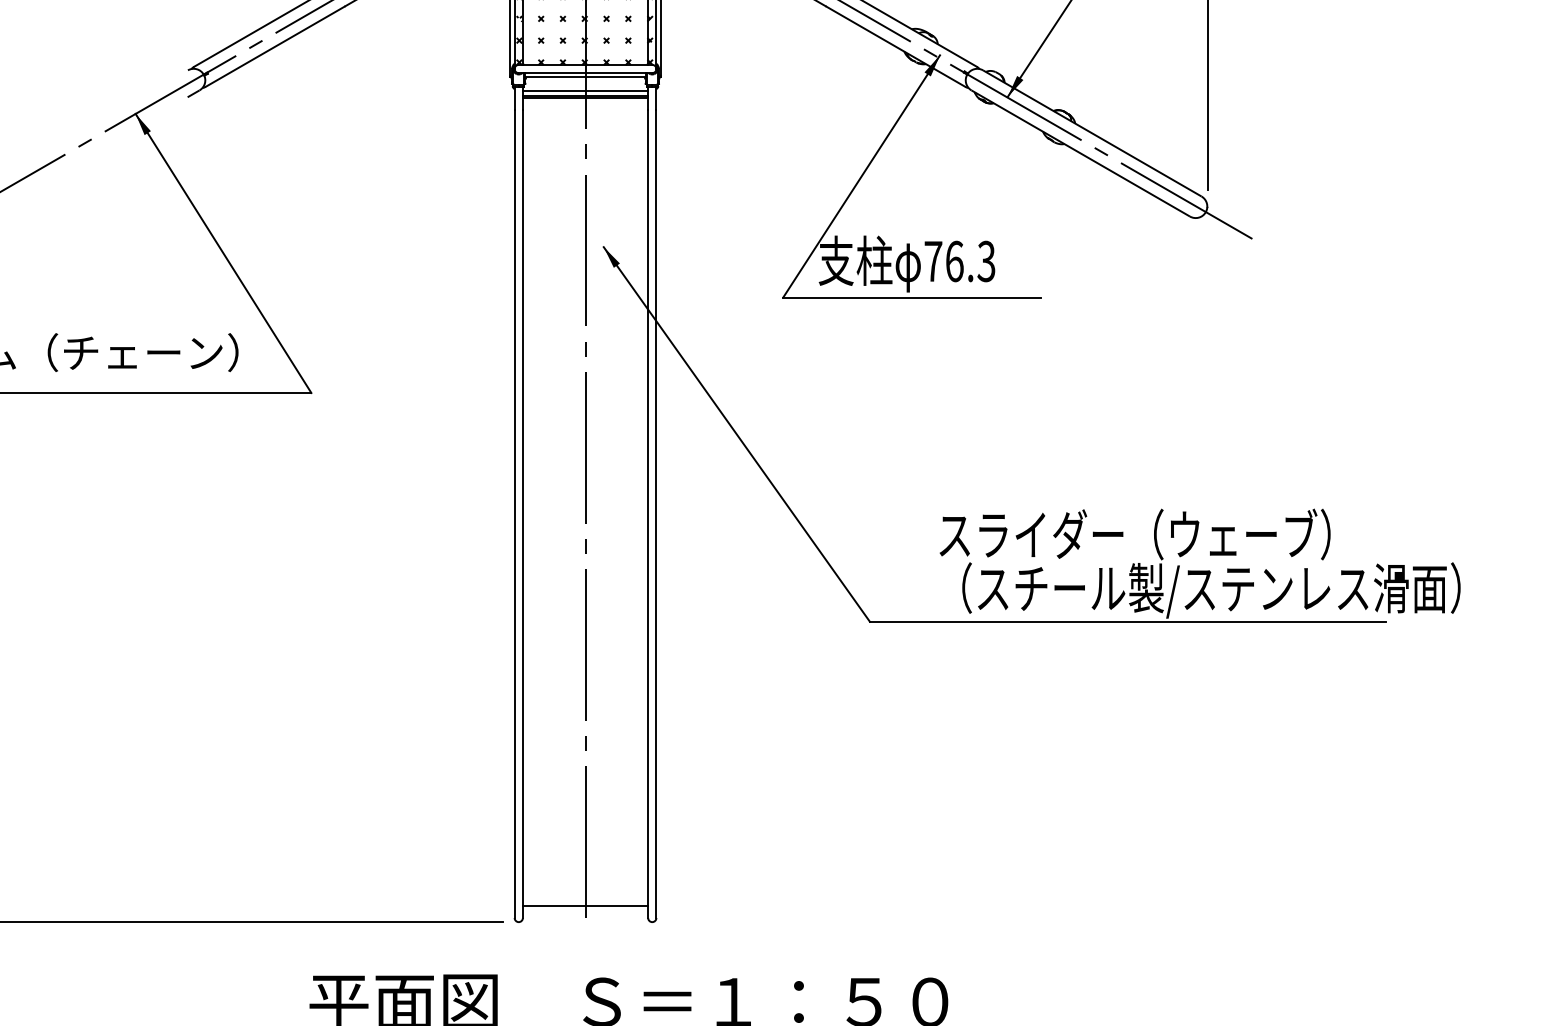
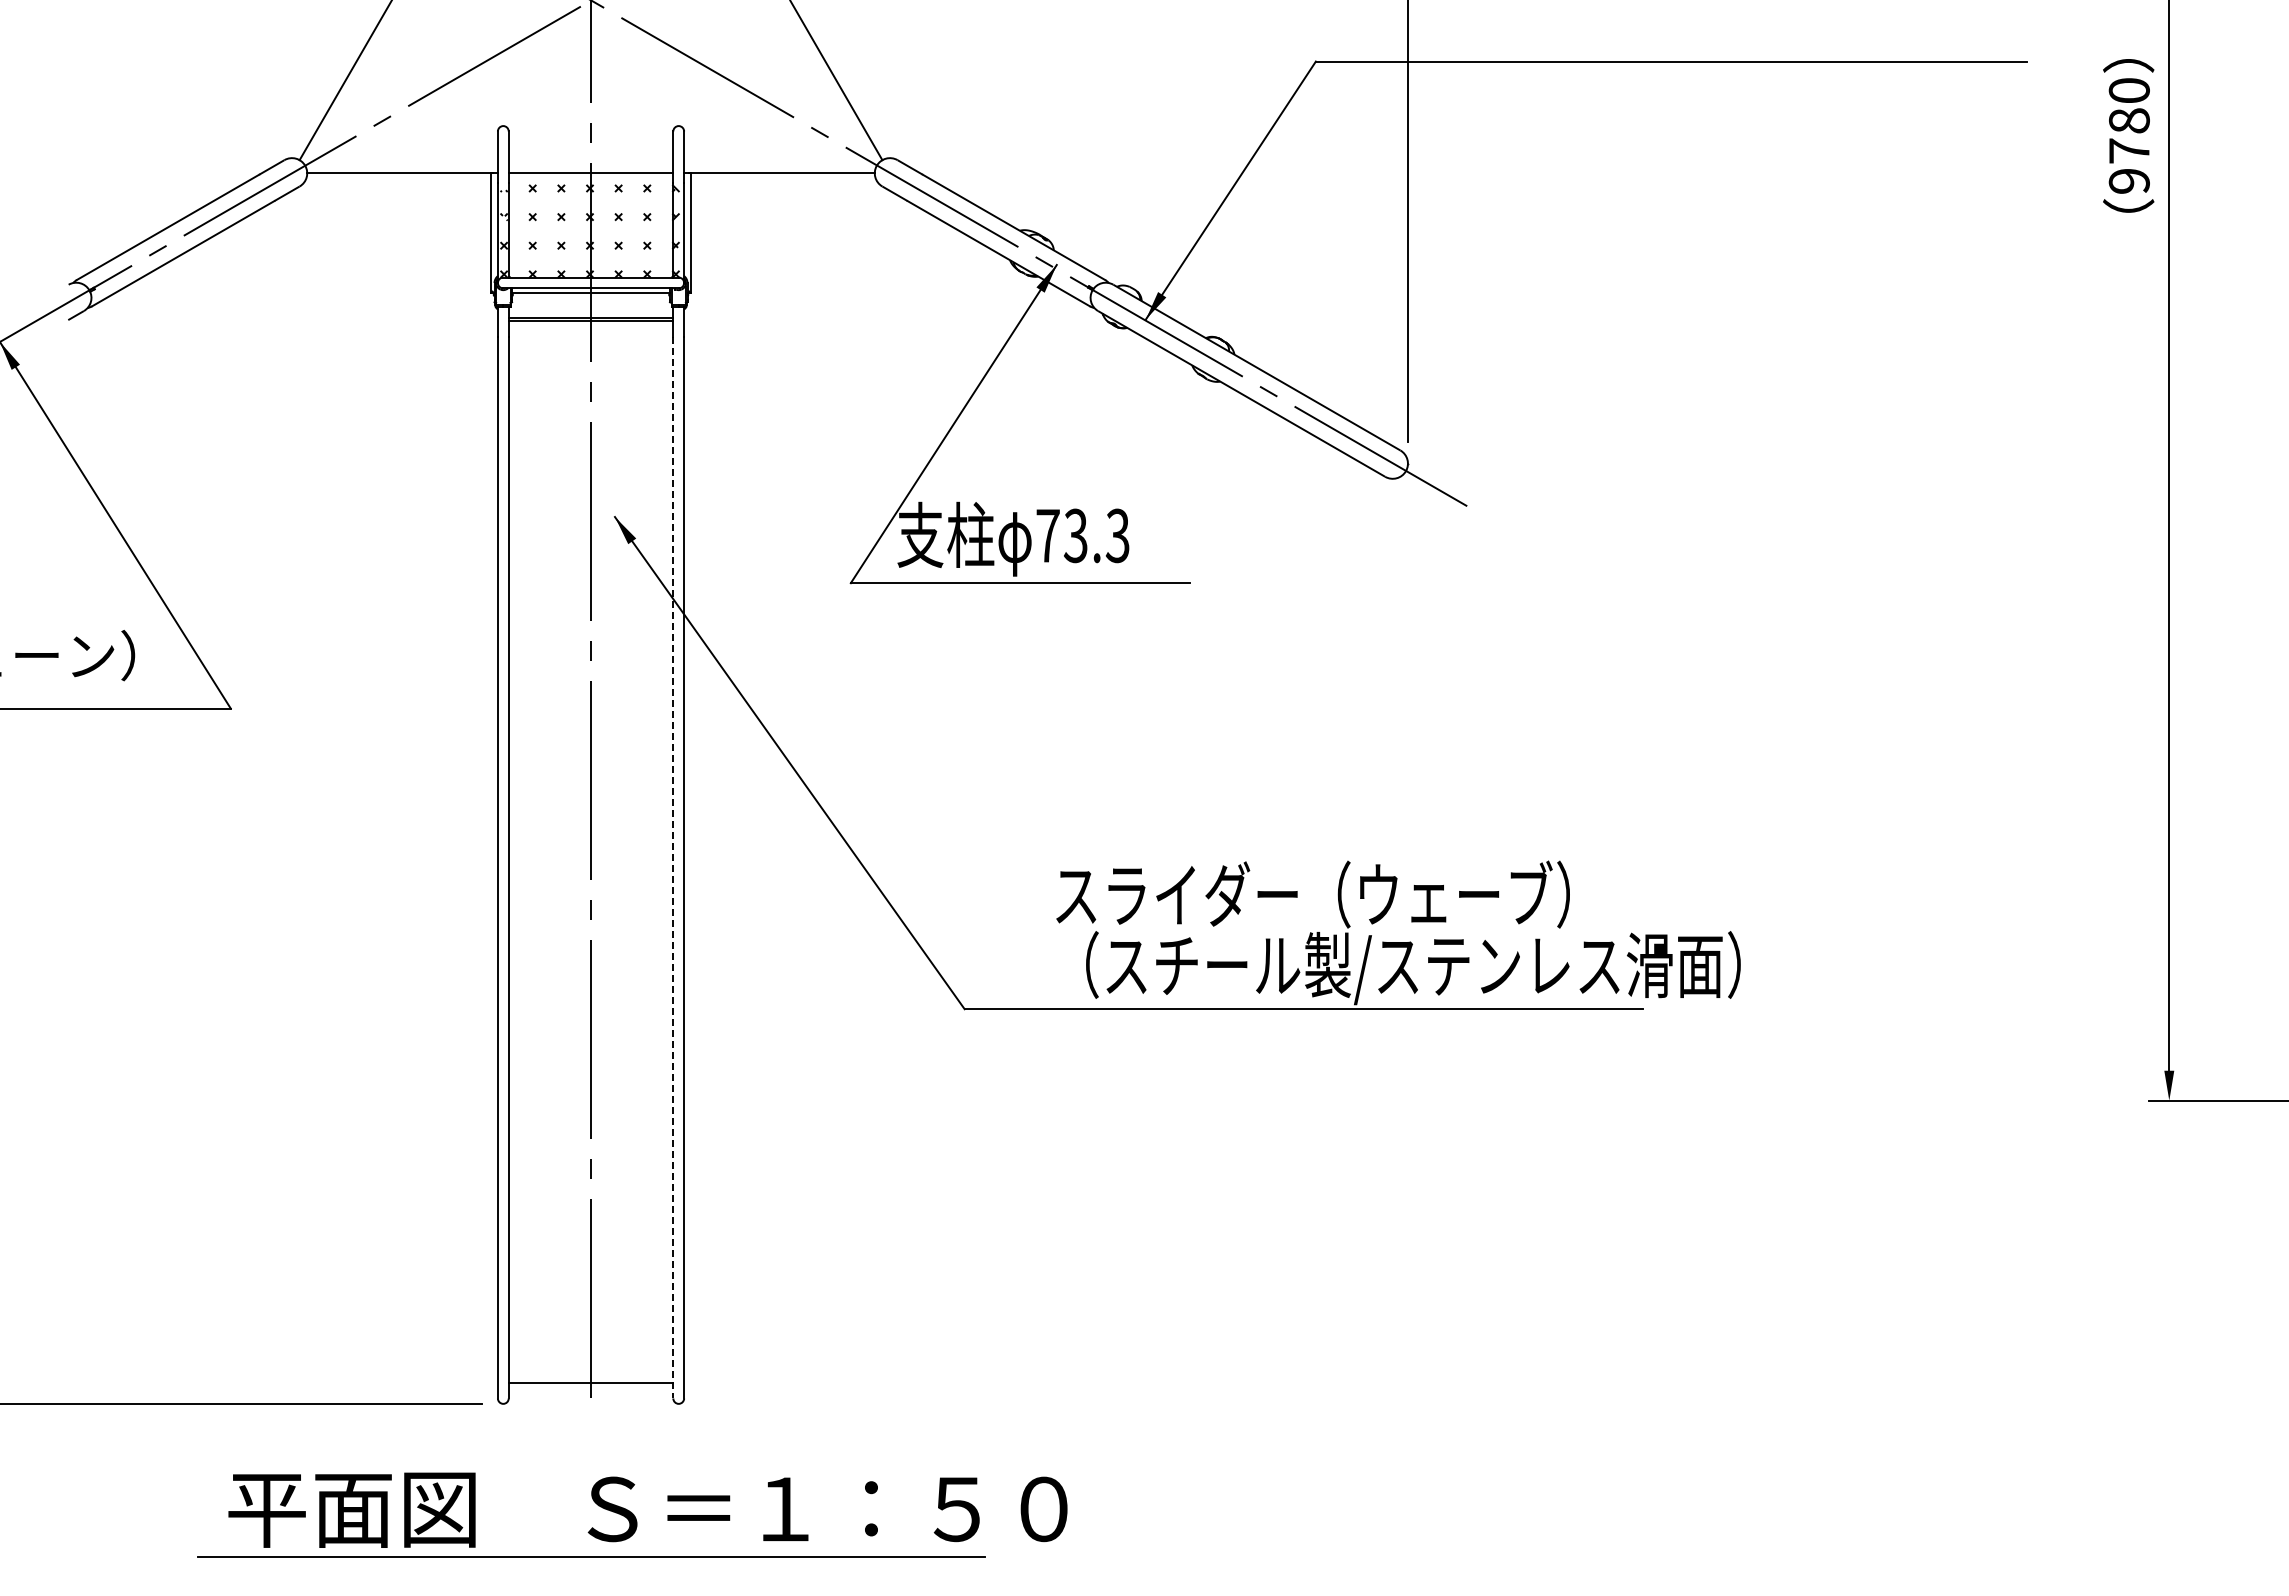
line: (585, 90) -> (590, 311), removed
text: (954, 261) -> (1075, 535), 76.3 -> 73.3
line: (648, 514) -> (673, 868), solid -> dashed

